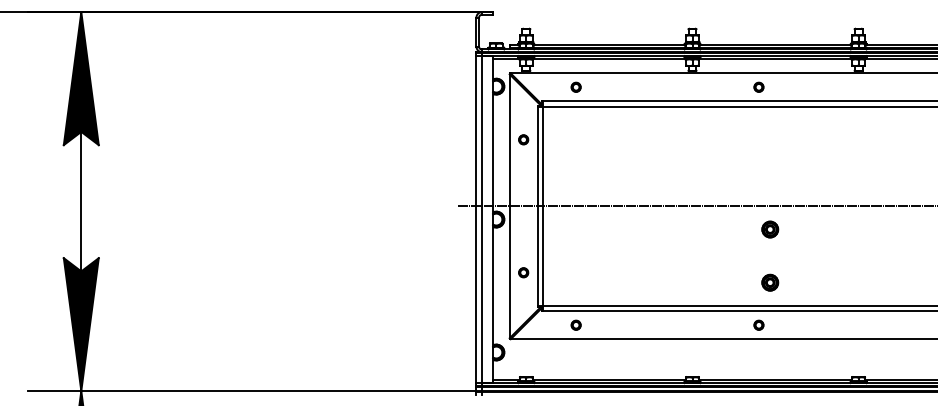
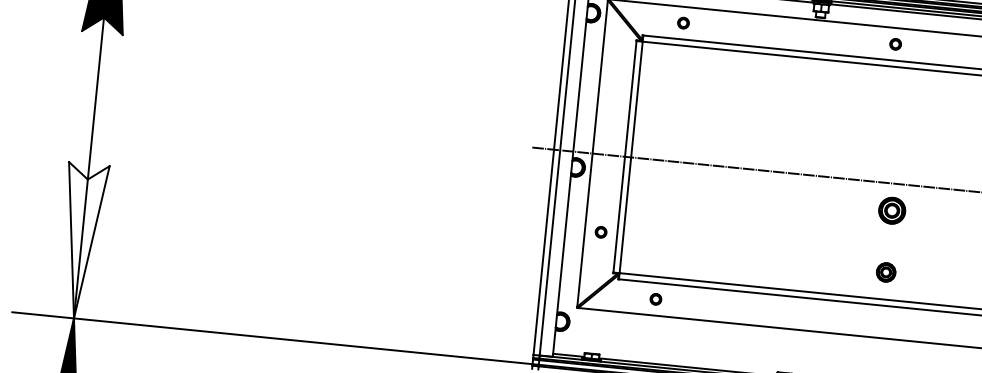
part: (523, 139) -> (616, 77), removed
part: (770, 229) -> (892, 210), size x1.4
fill: (80, 324) -> (80, 241), removed
part: (758, 324) -> (867, 319), removed

